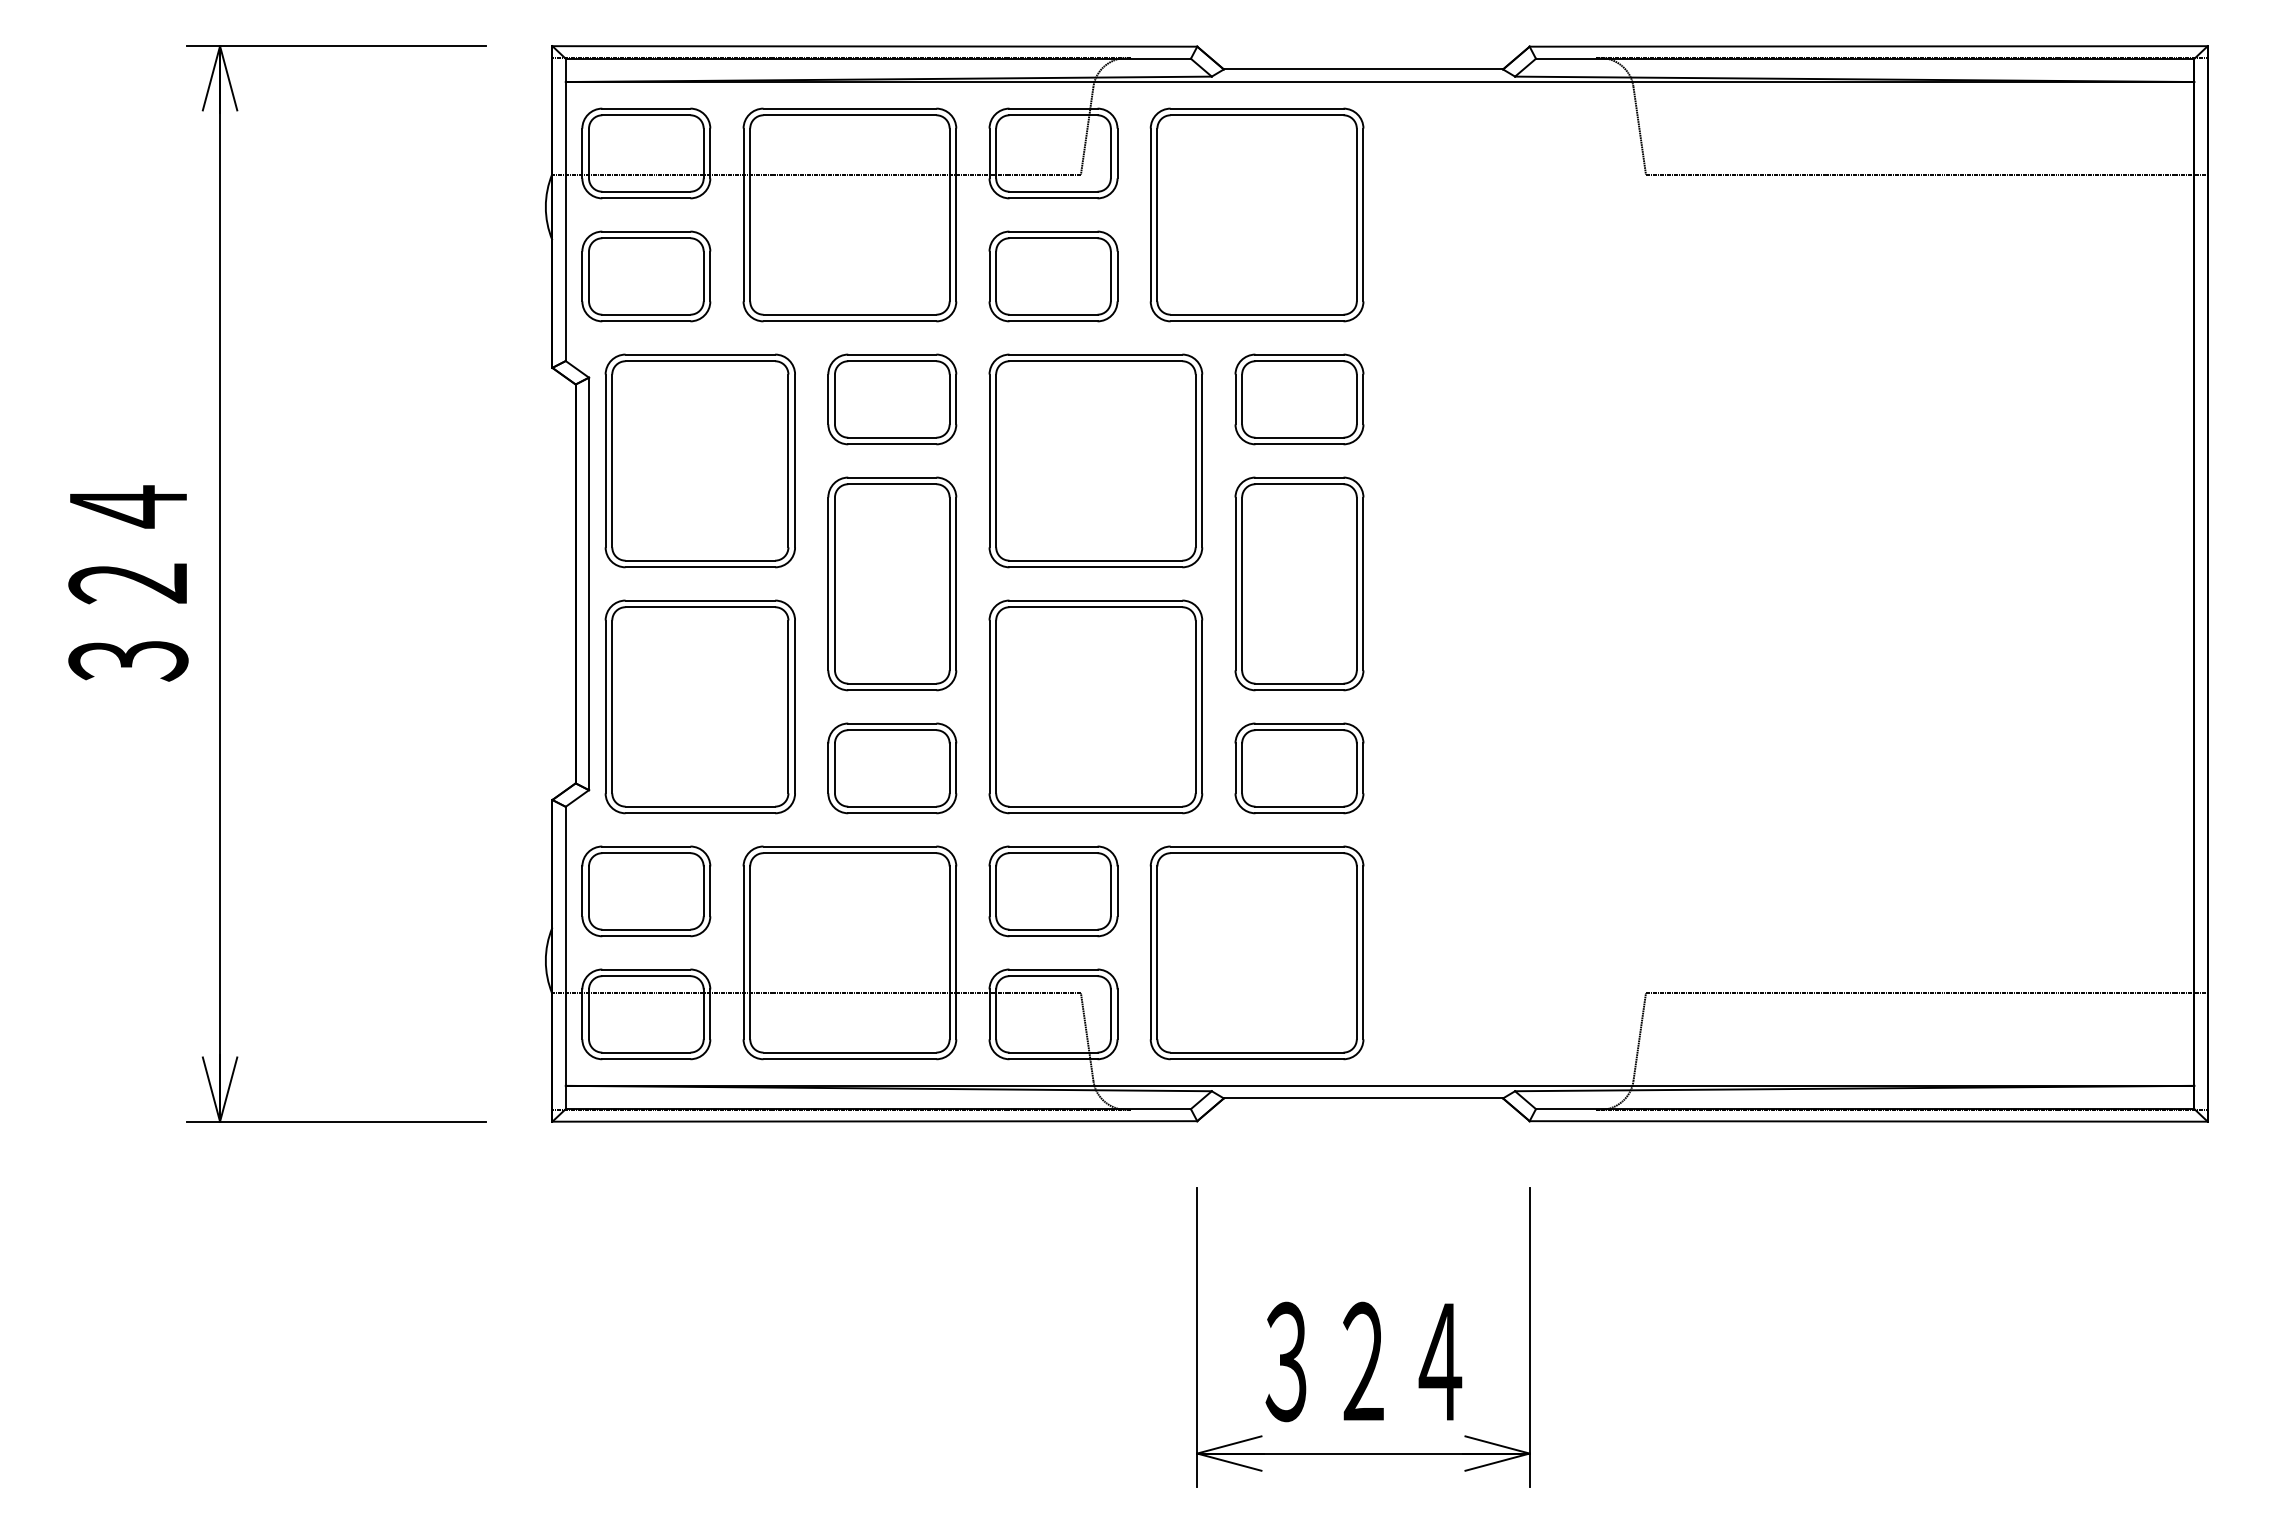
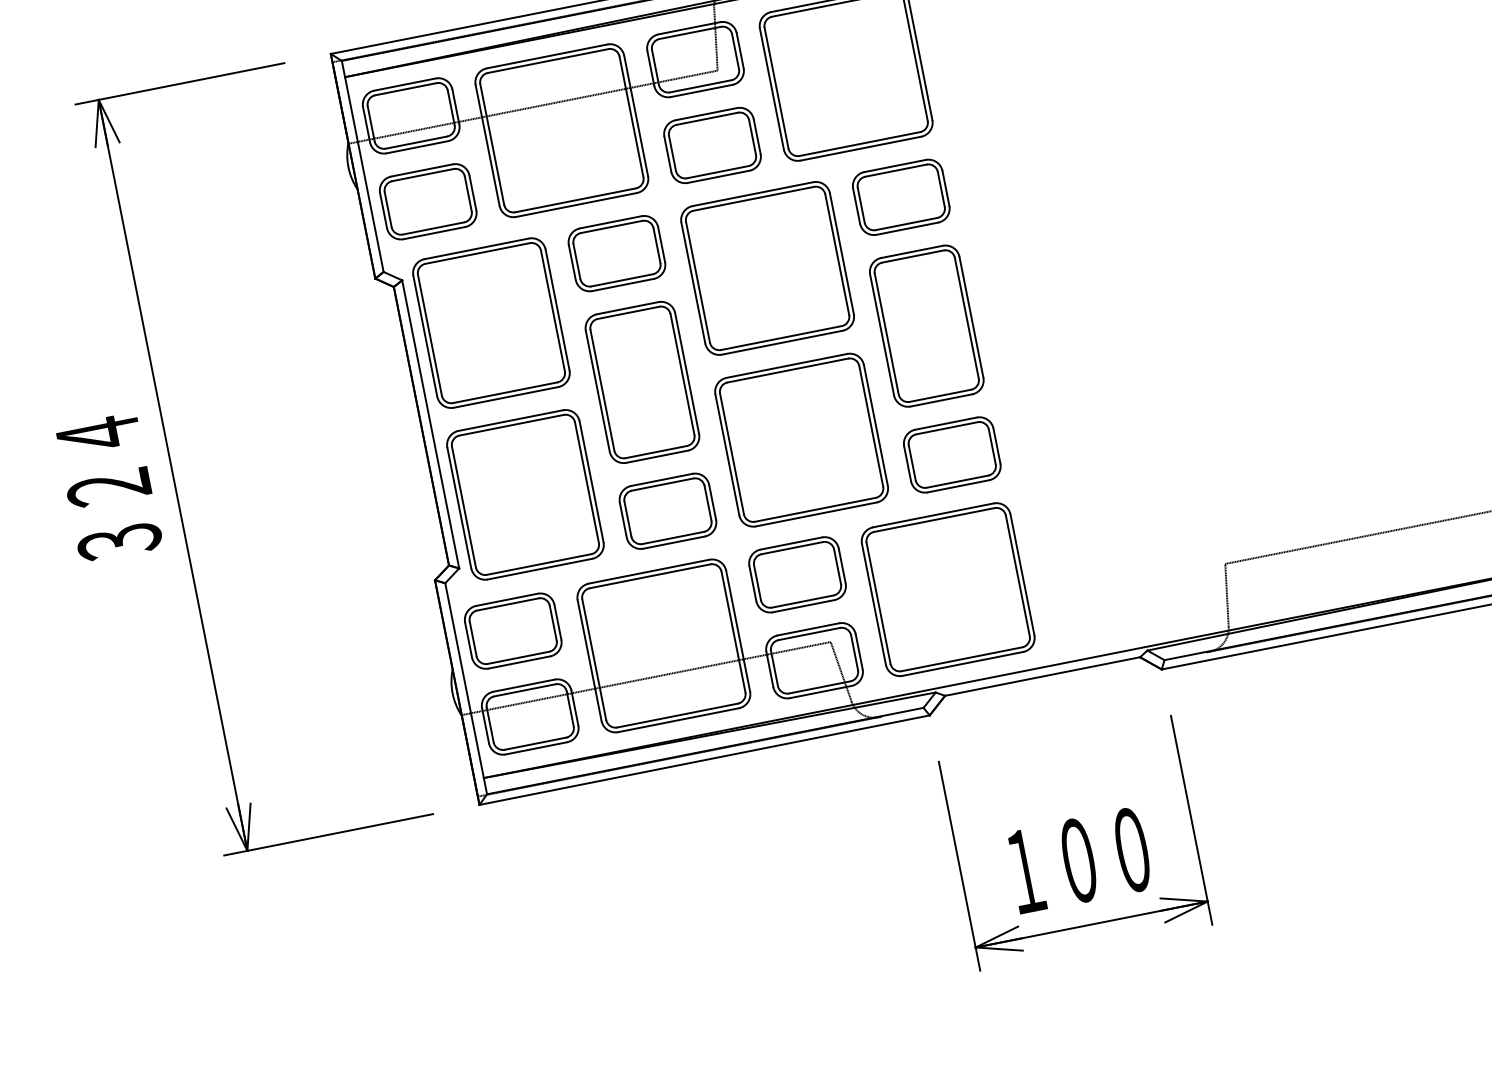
text: (1363, 1361) -> (1078, 860), ３２４ -> １００

